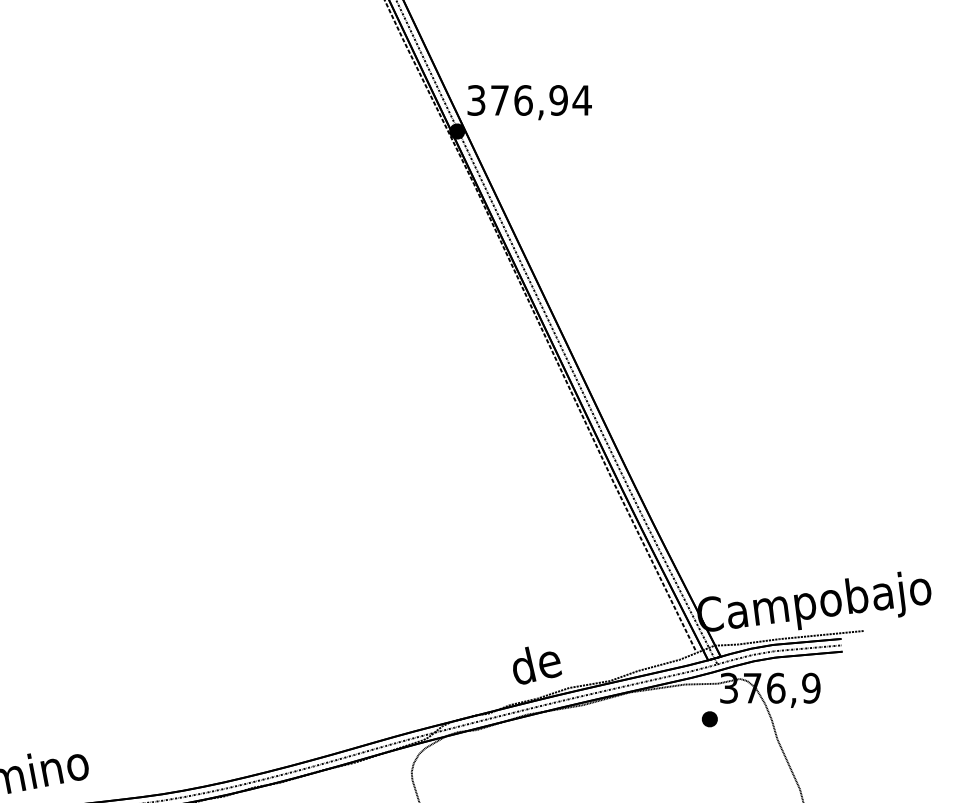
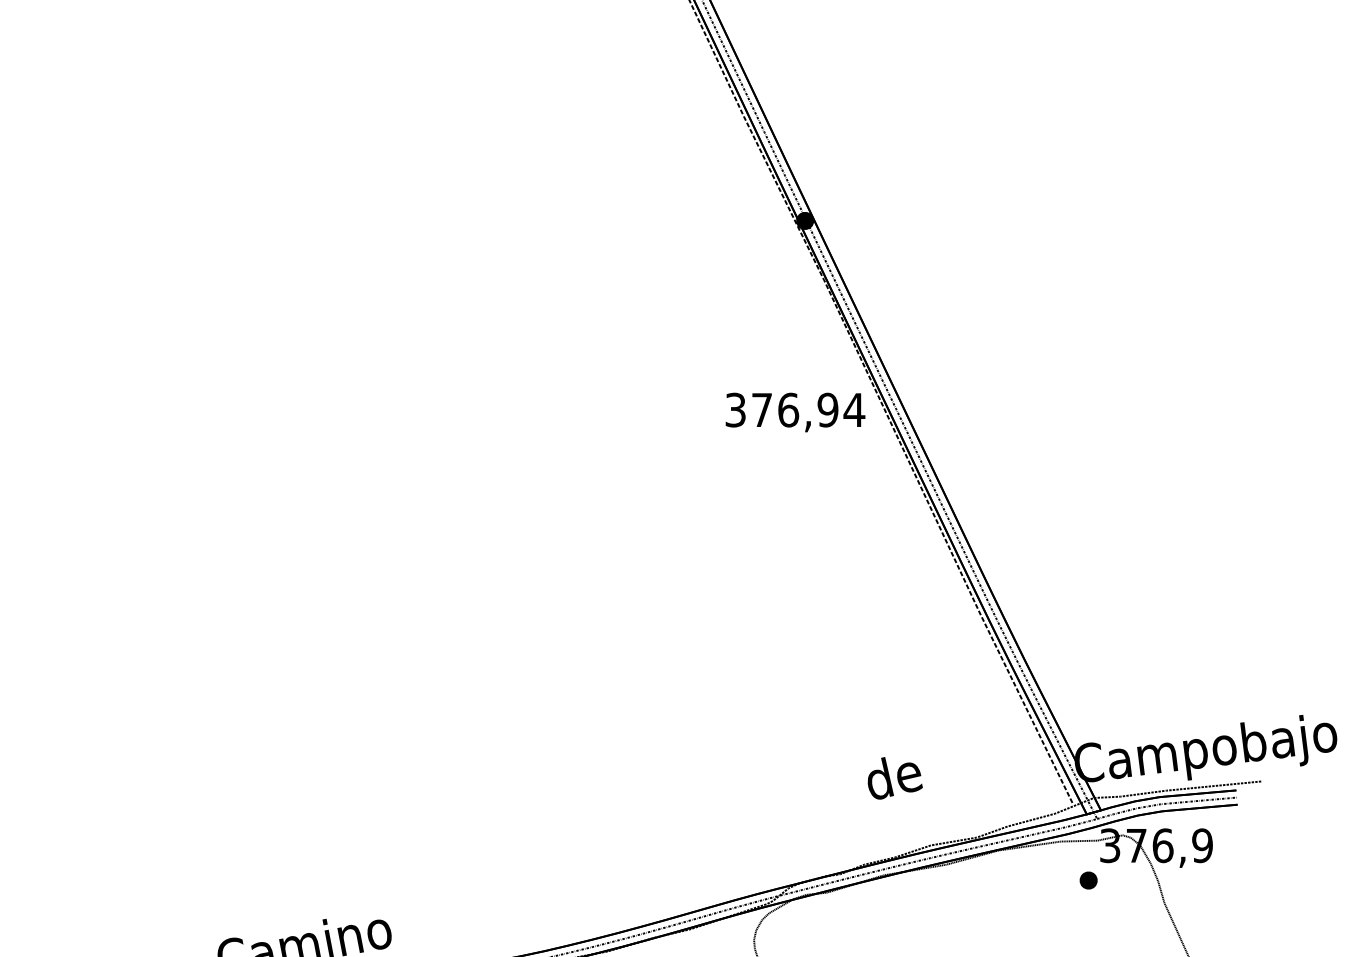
text: (529, 102) -> (795, 412), moved
text: (536, 665) -> (894, 778), moved

